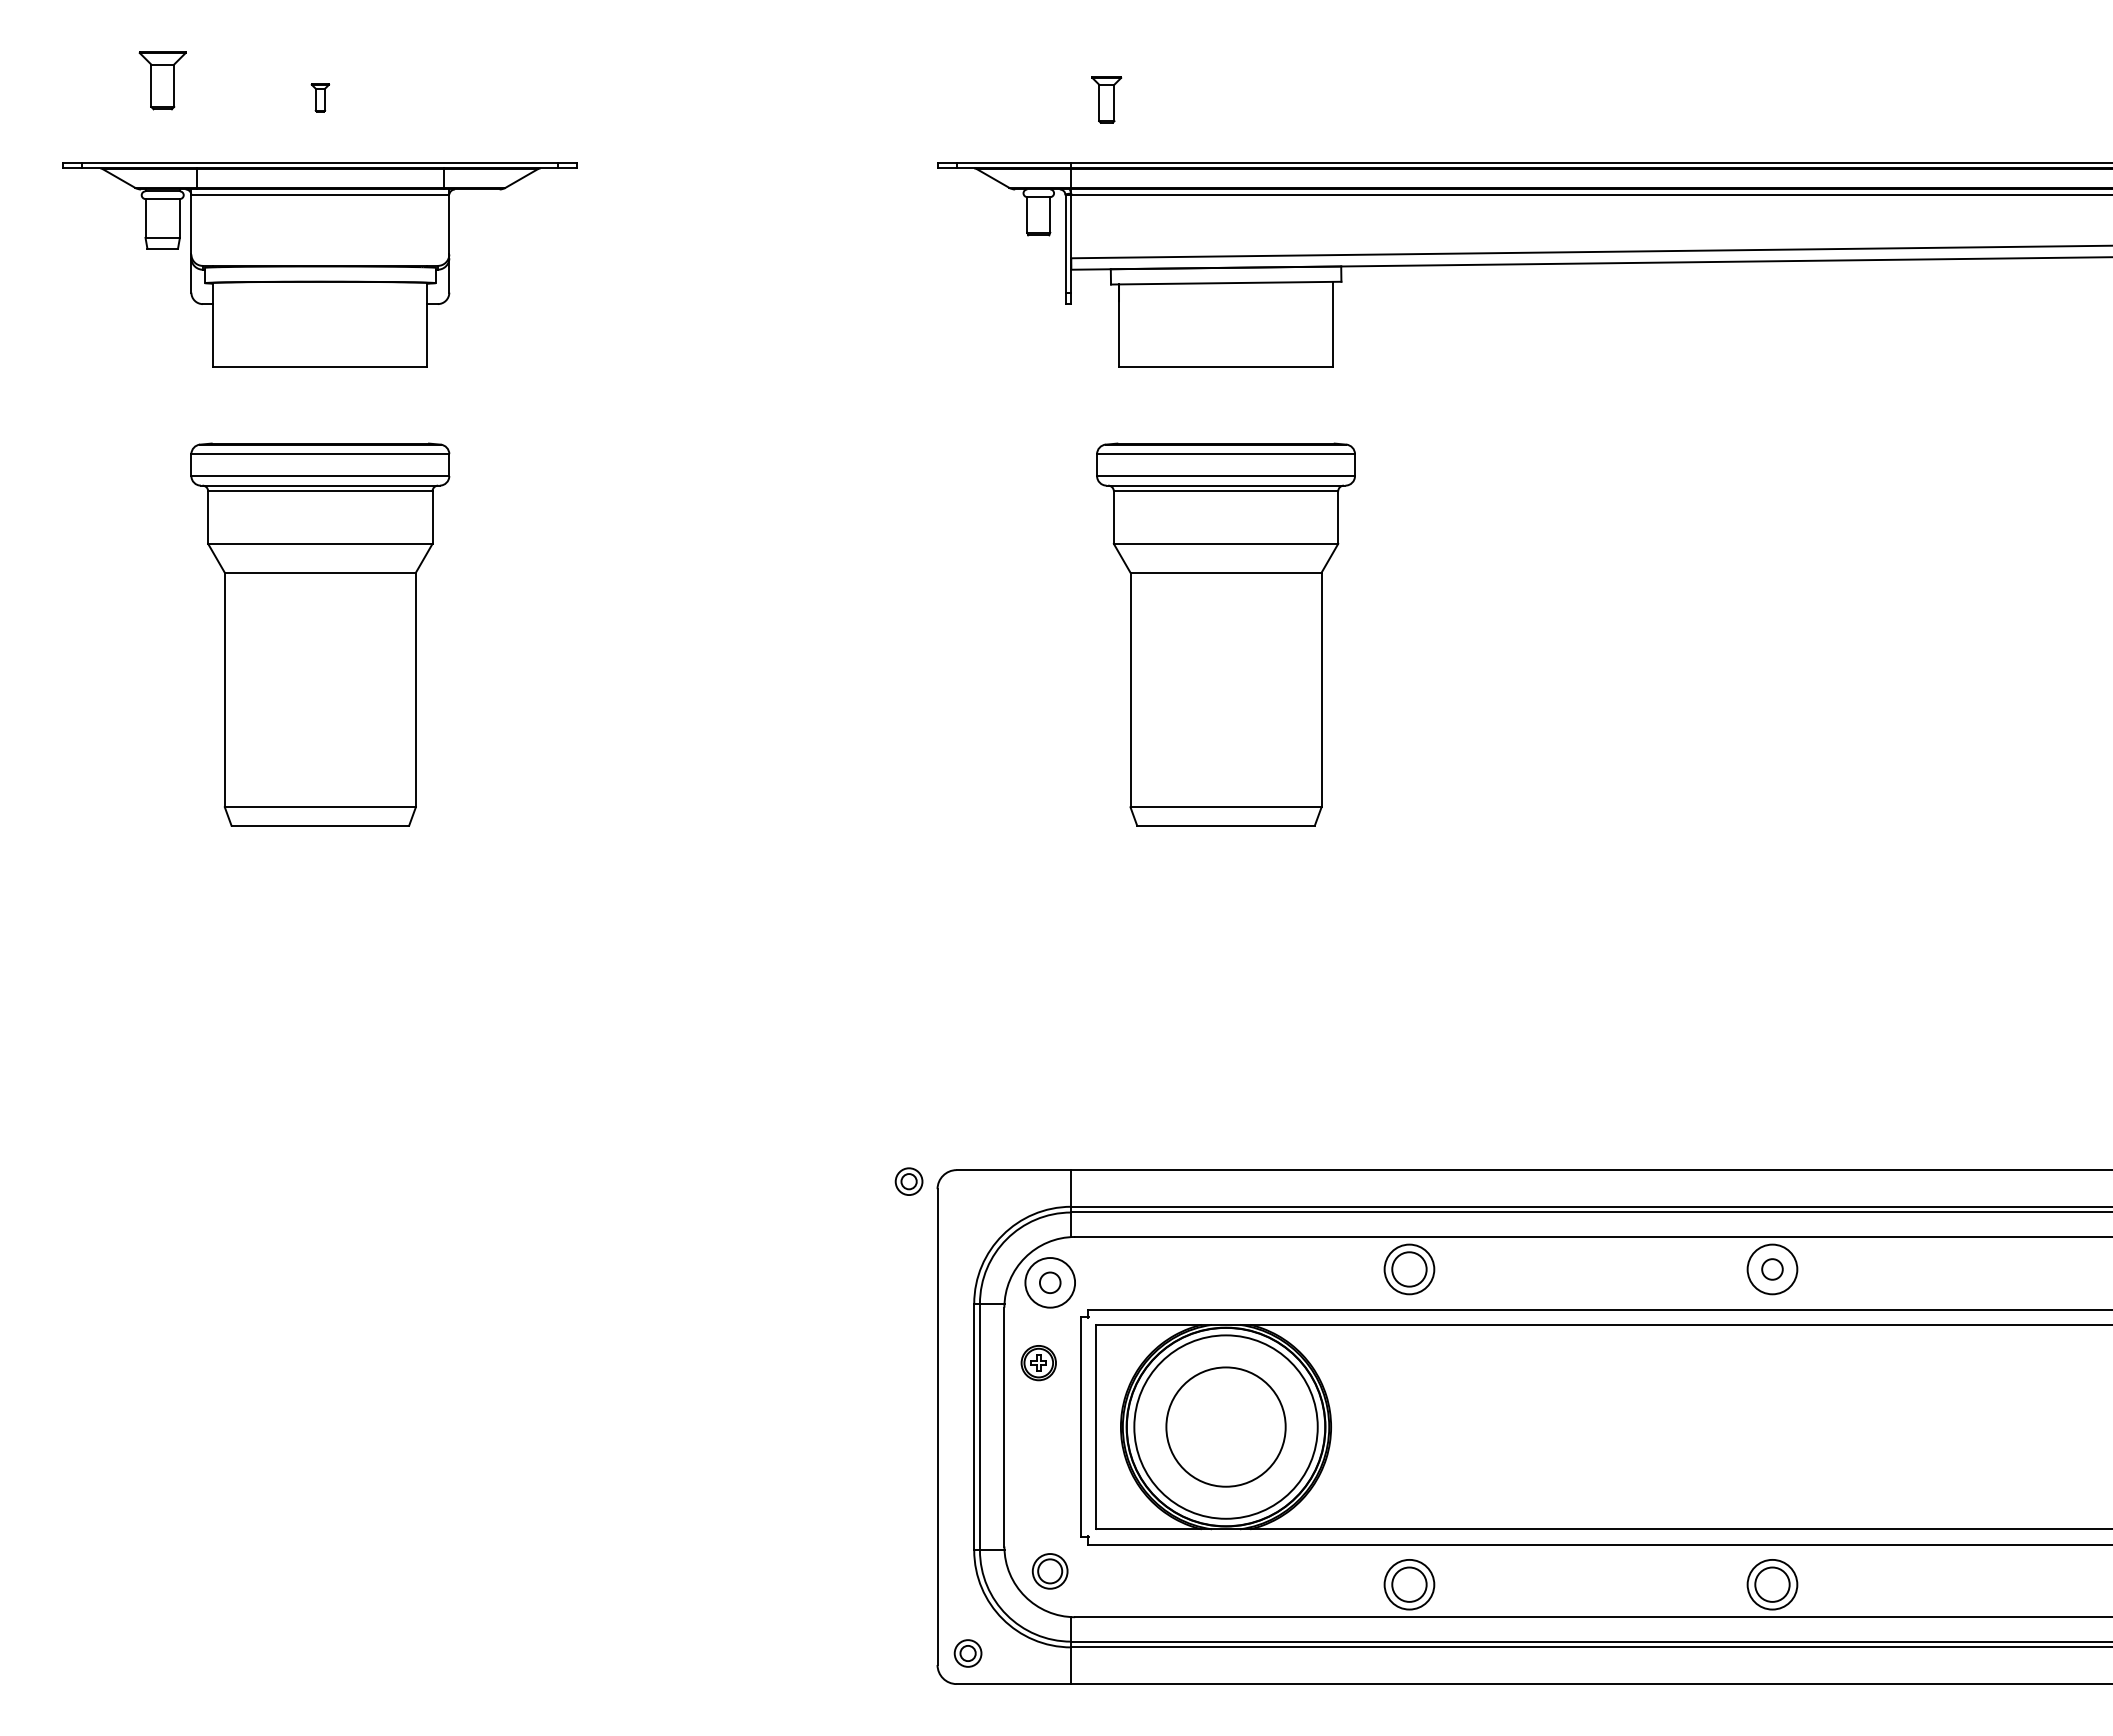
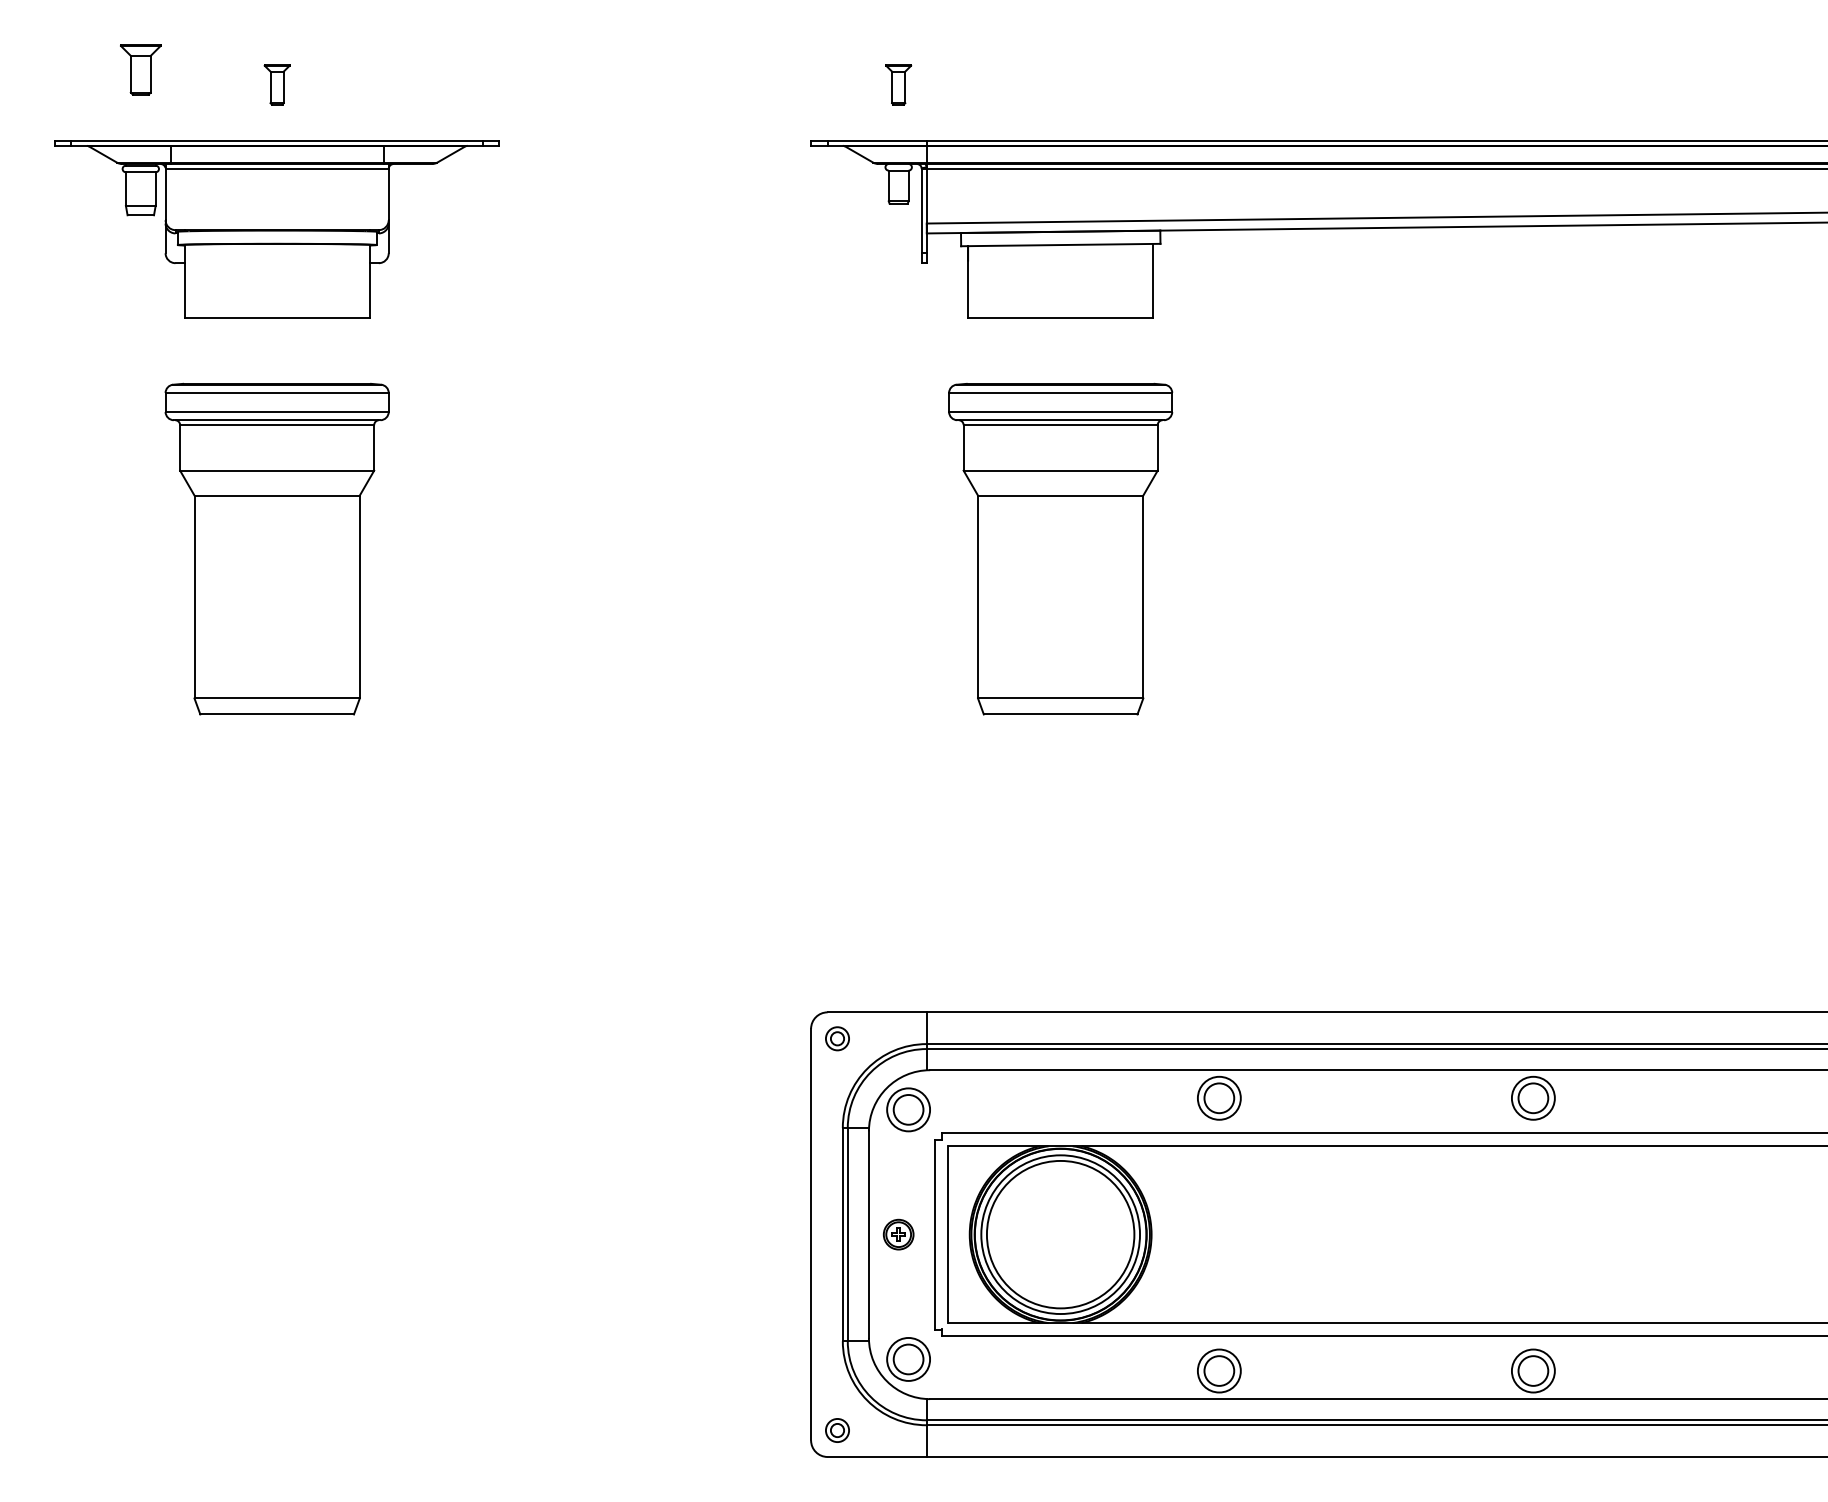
part: (320, 97) -> (277, 84), size x1.67
part: (1106, 99) -> (898, 84), moved
part: (908, 1181) -> (837, 1038), moved
circle: (1772, 1269) -> (1533, 1098), size x1.67
circle: (1050, 1282) -> (908, 1109), size x1.67
part: (1038, 1363) -> (898, 1235), moved
circle: (1225, 1426) -> (1060, 1234), size x1.43
part: (1049, 1571) -> (907, 1359), size x1.43

